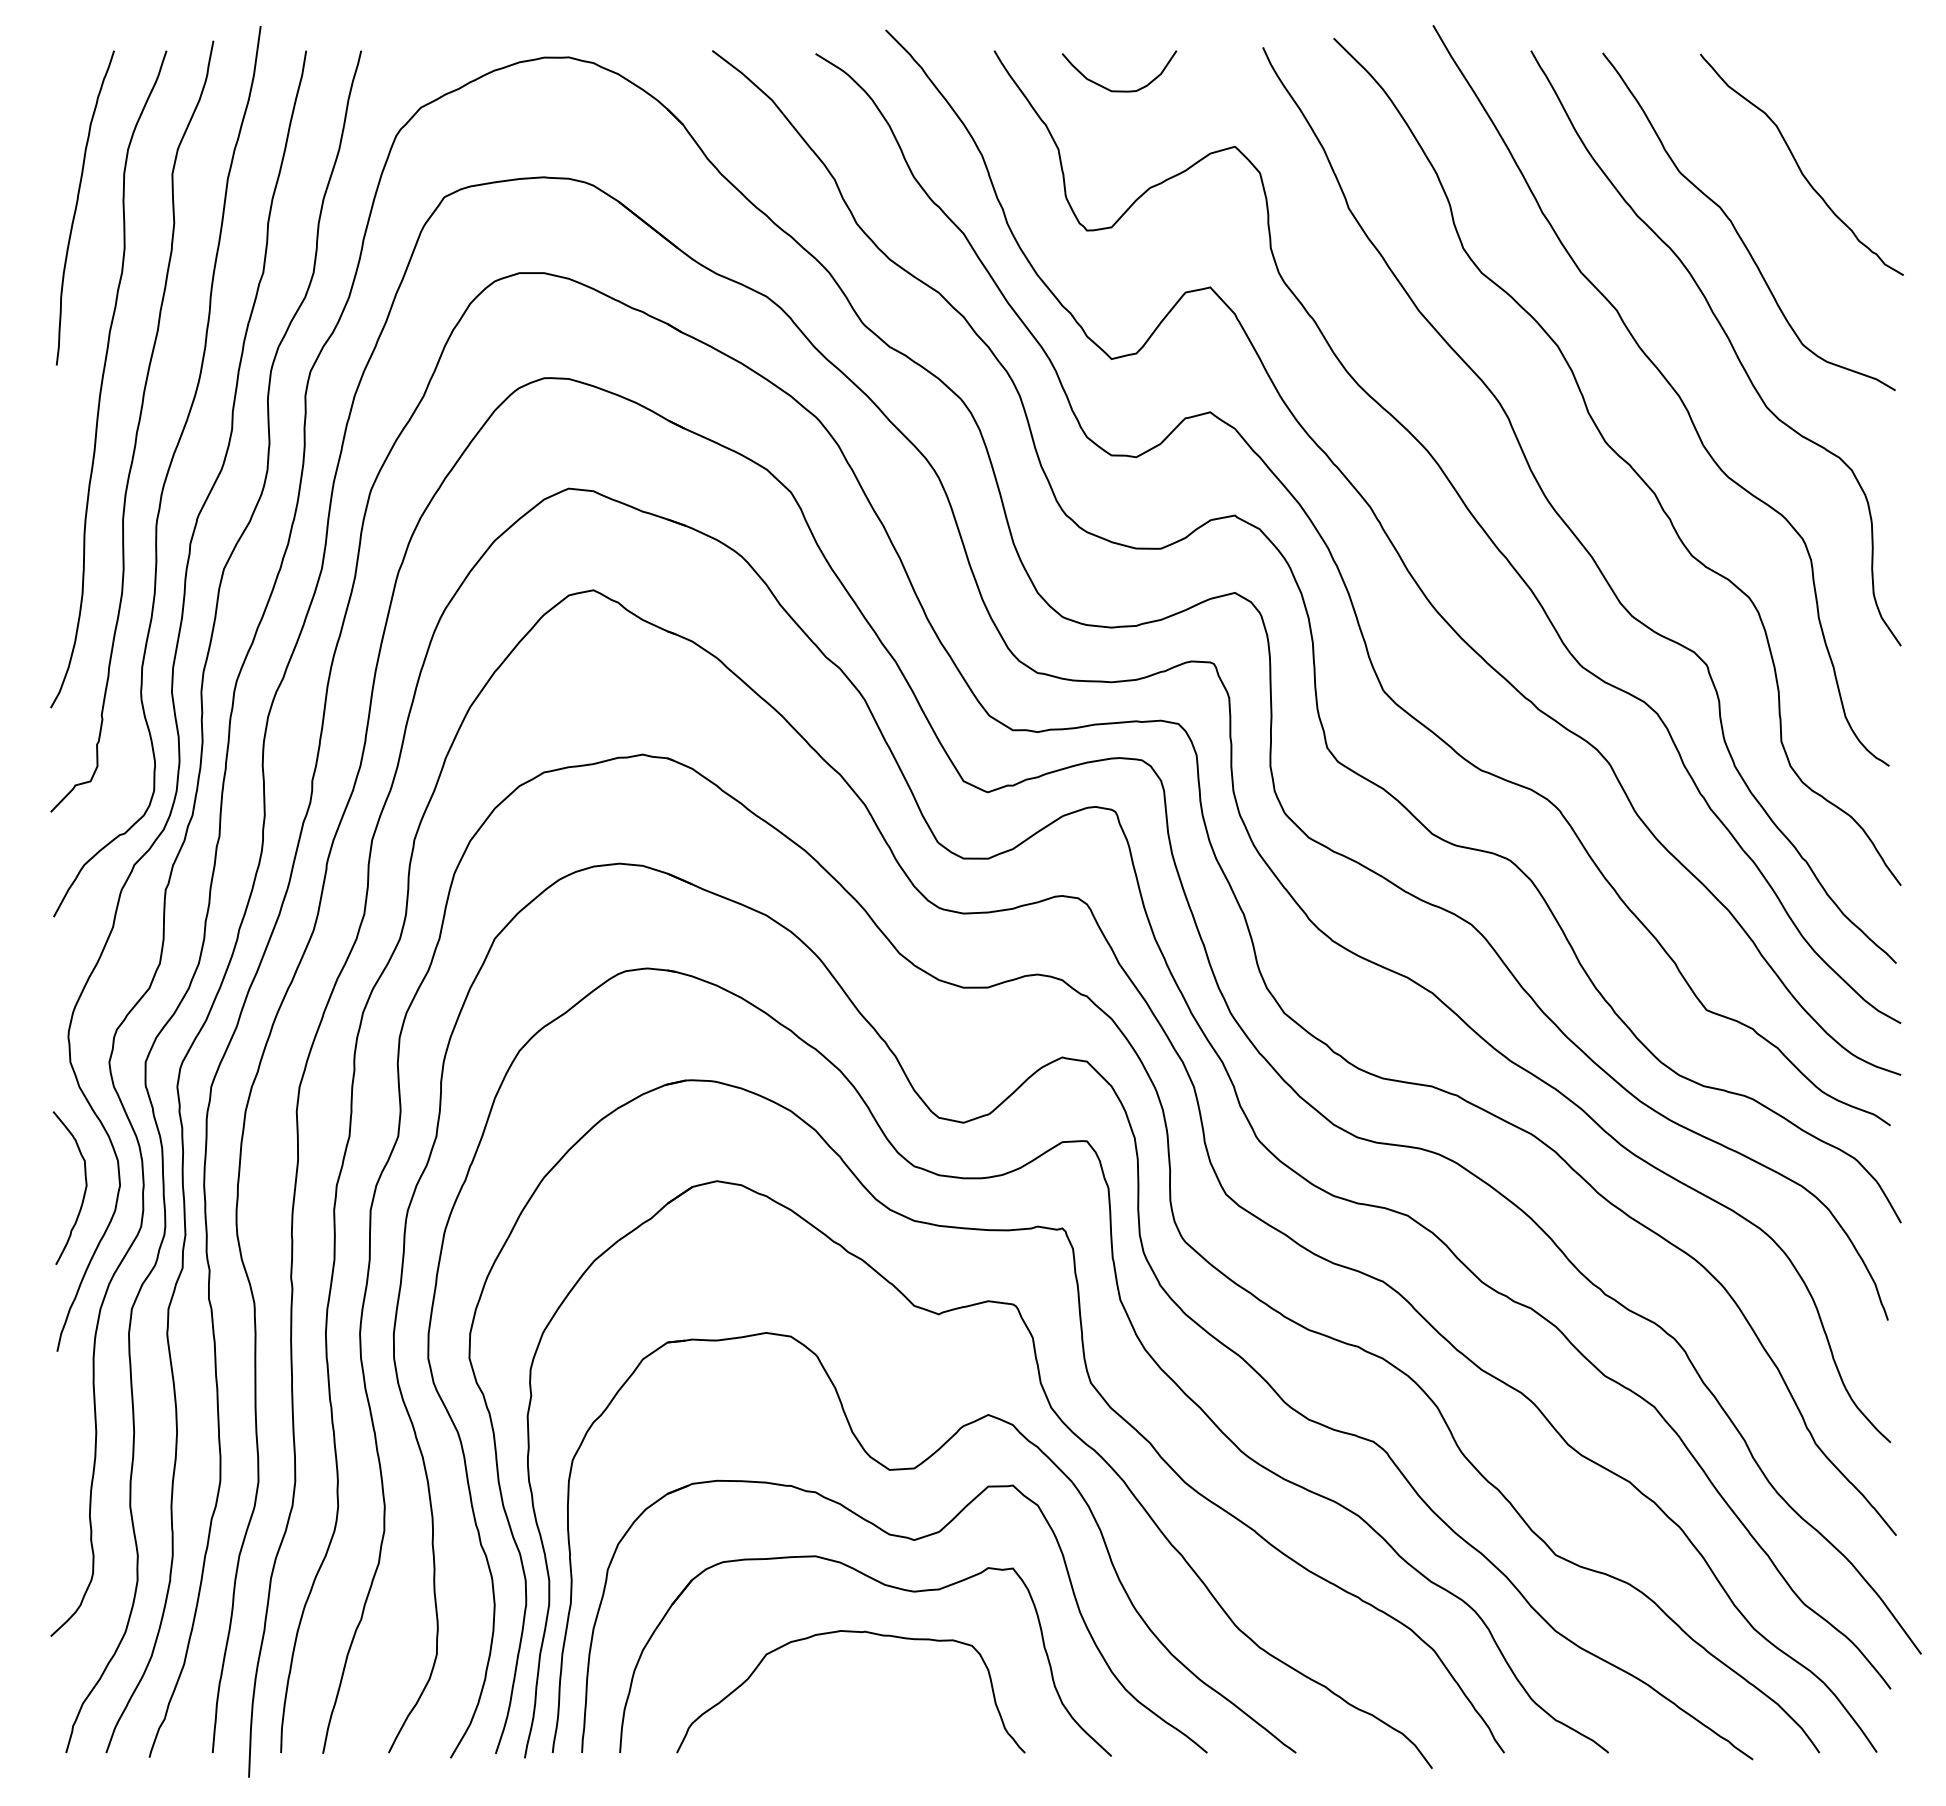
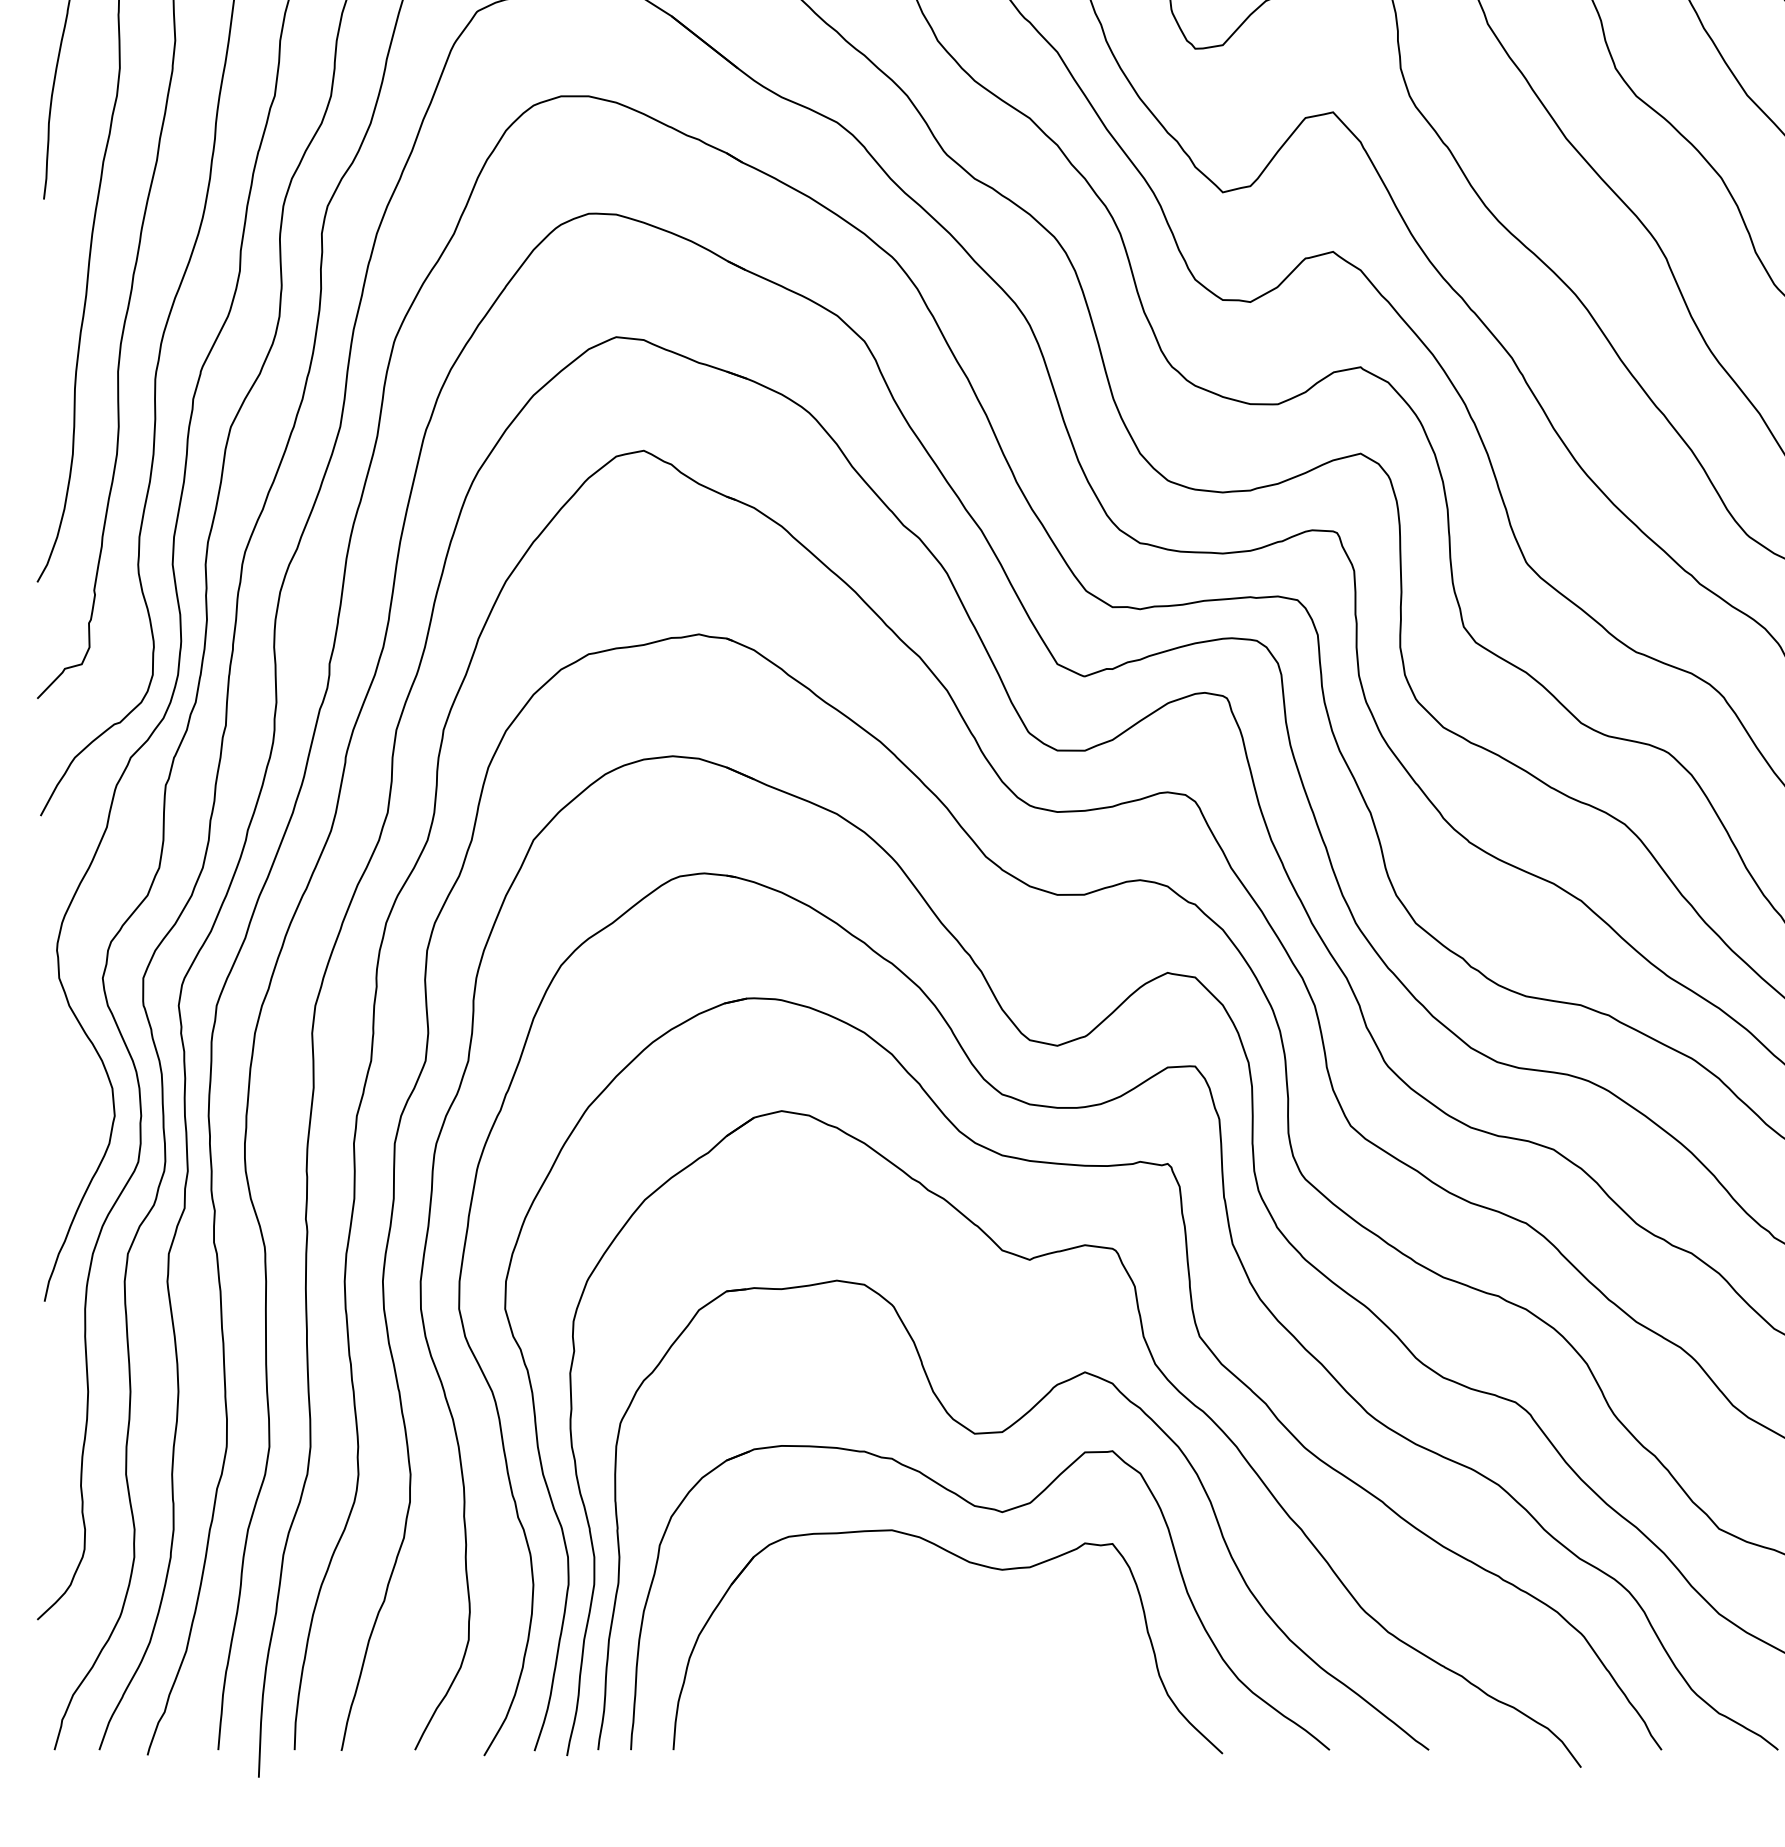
curve: (84, 1189) -> (74, 1120), removed
curve: (850, 1632) -> (930, 1615), removed

